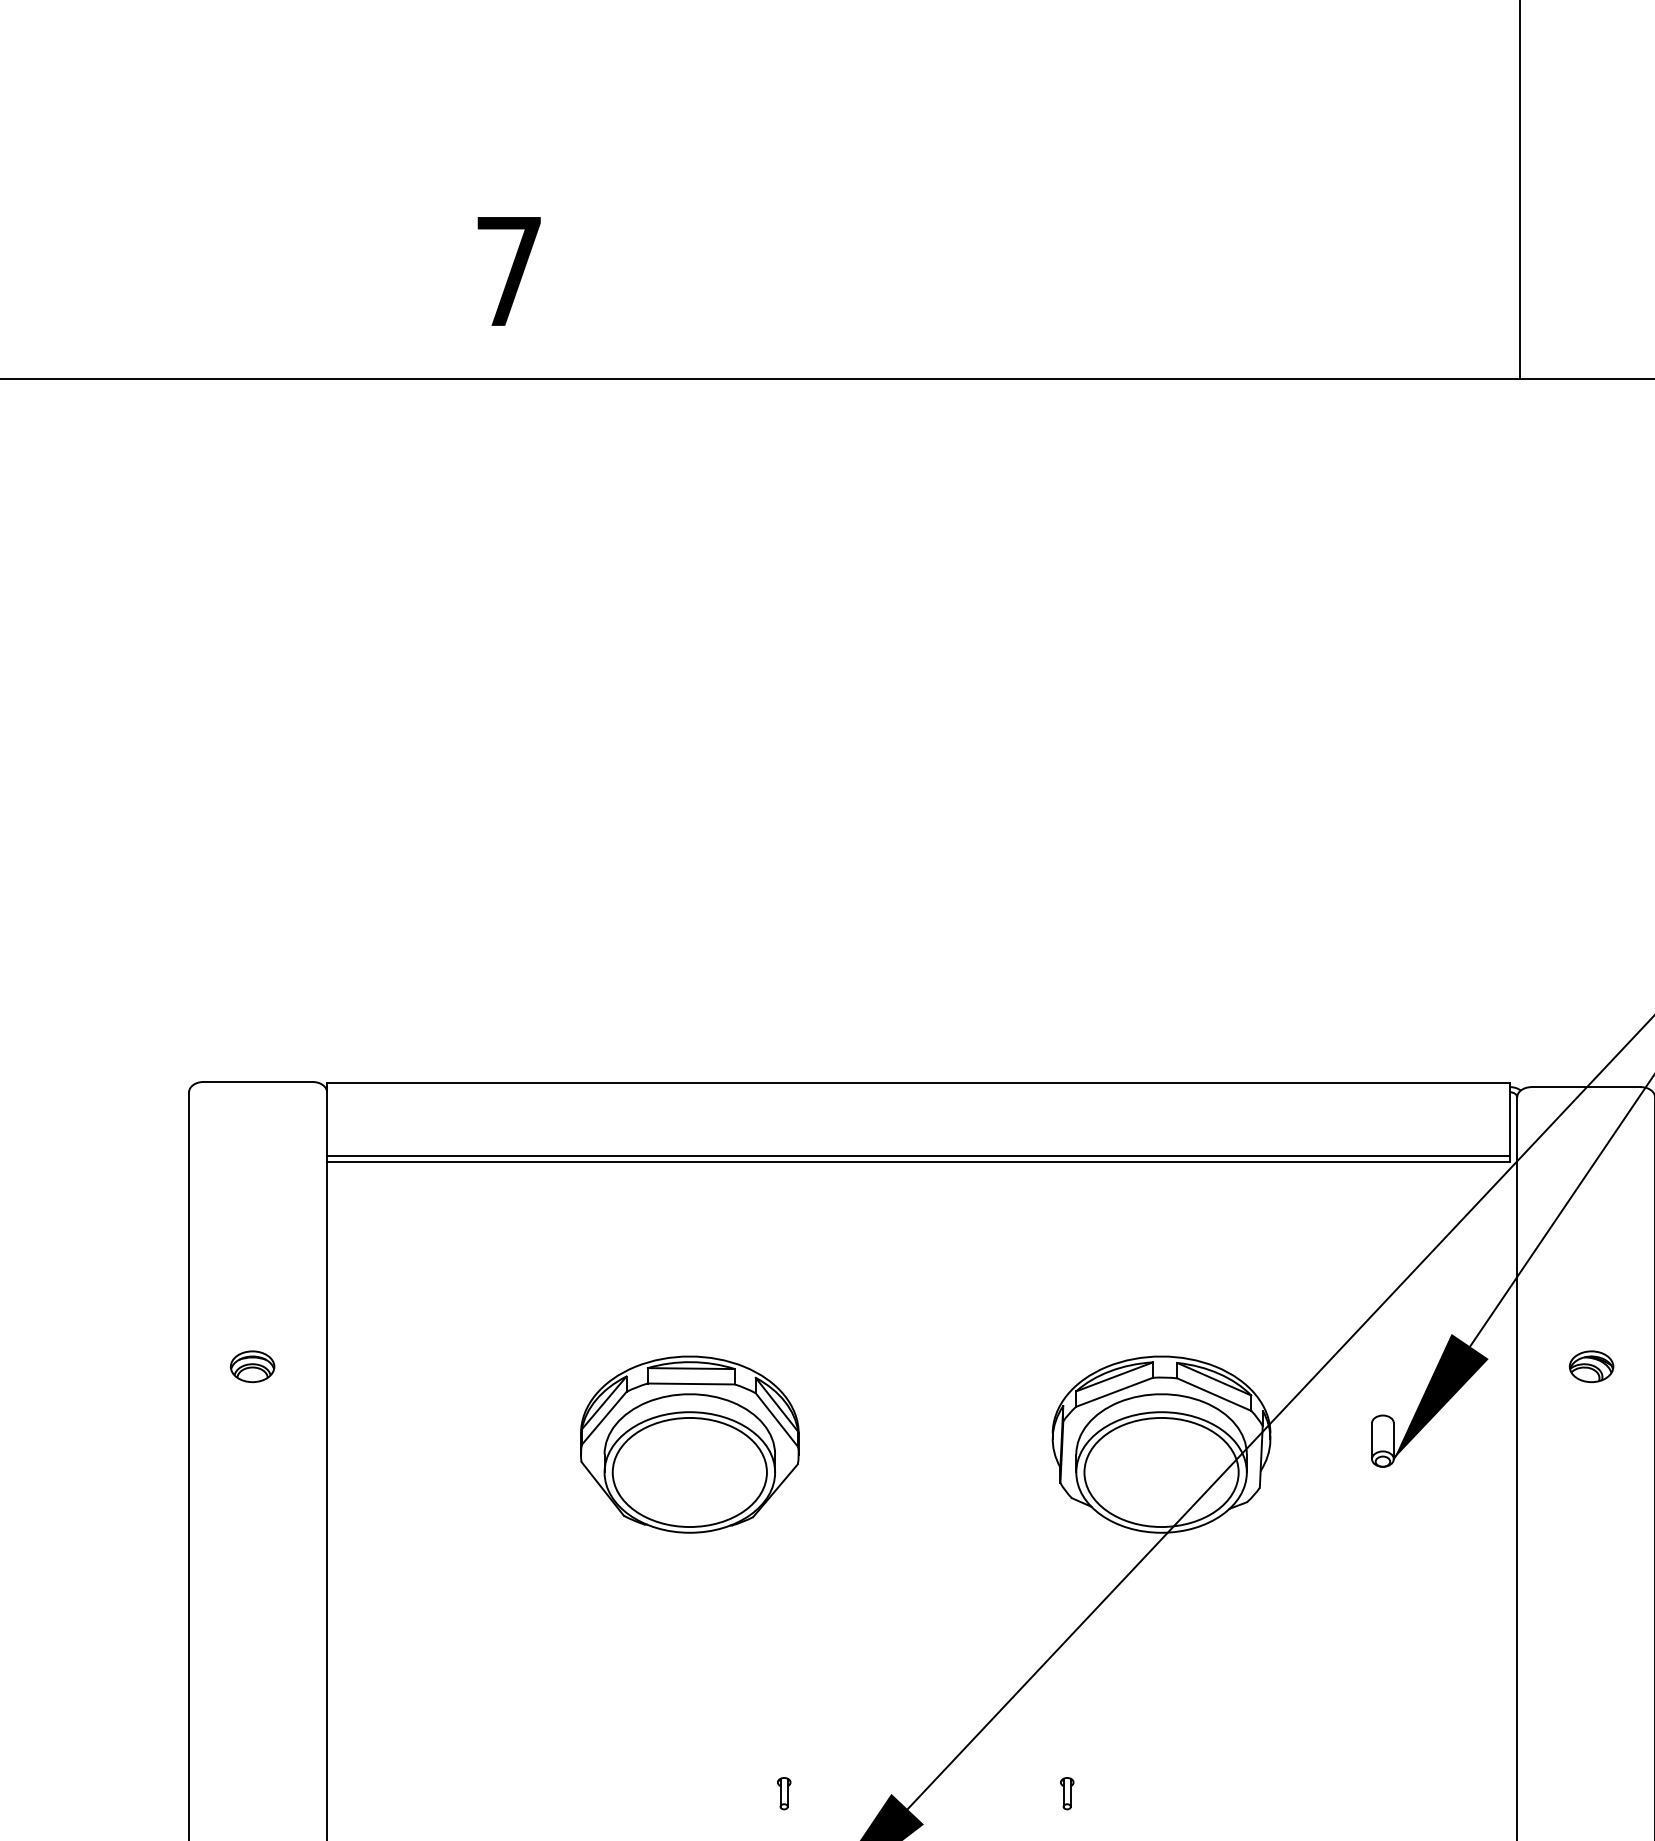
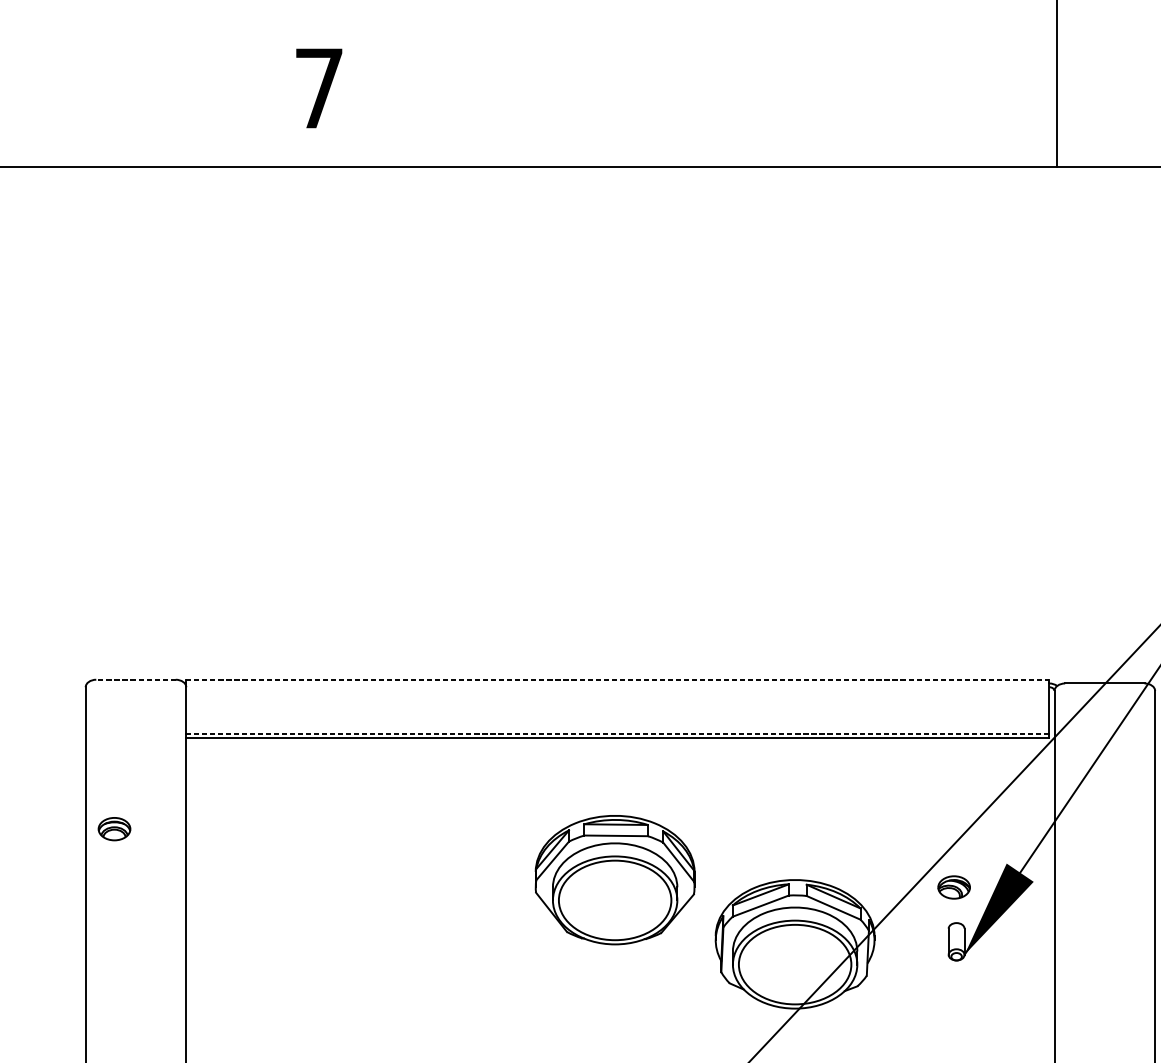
line: (257, 1081) -> (135, 679), solid -> dashed
line: (918, 1082) -> (617, 680), solid -> dashed
line: (917, 1156) -> (617, 734), solid -> dashed
part: (252, 1366) -> (114, 828), moved
part: (1591, 1366) -> (954, 887), moved
part: (689, 1444) -> (614, 880), moved

